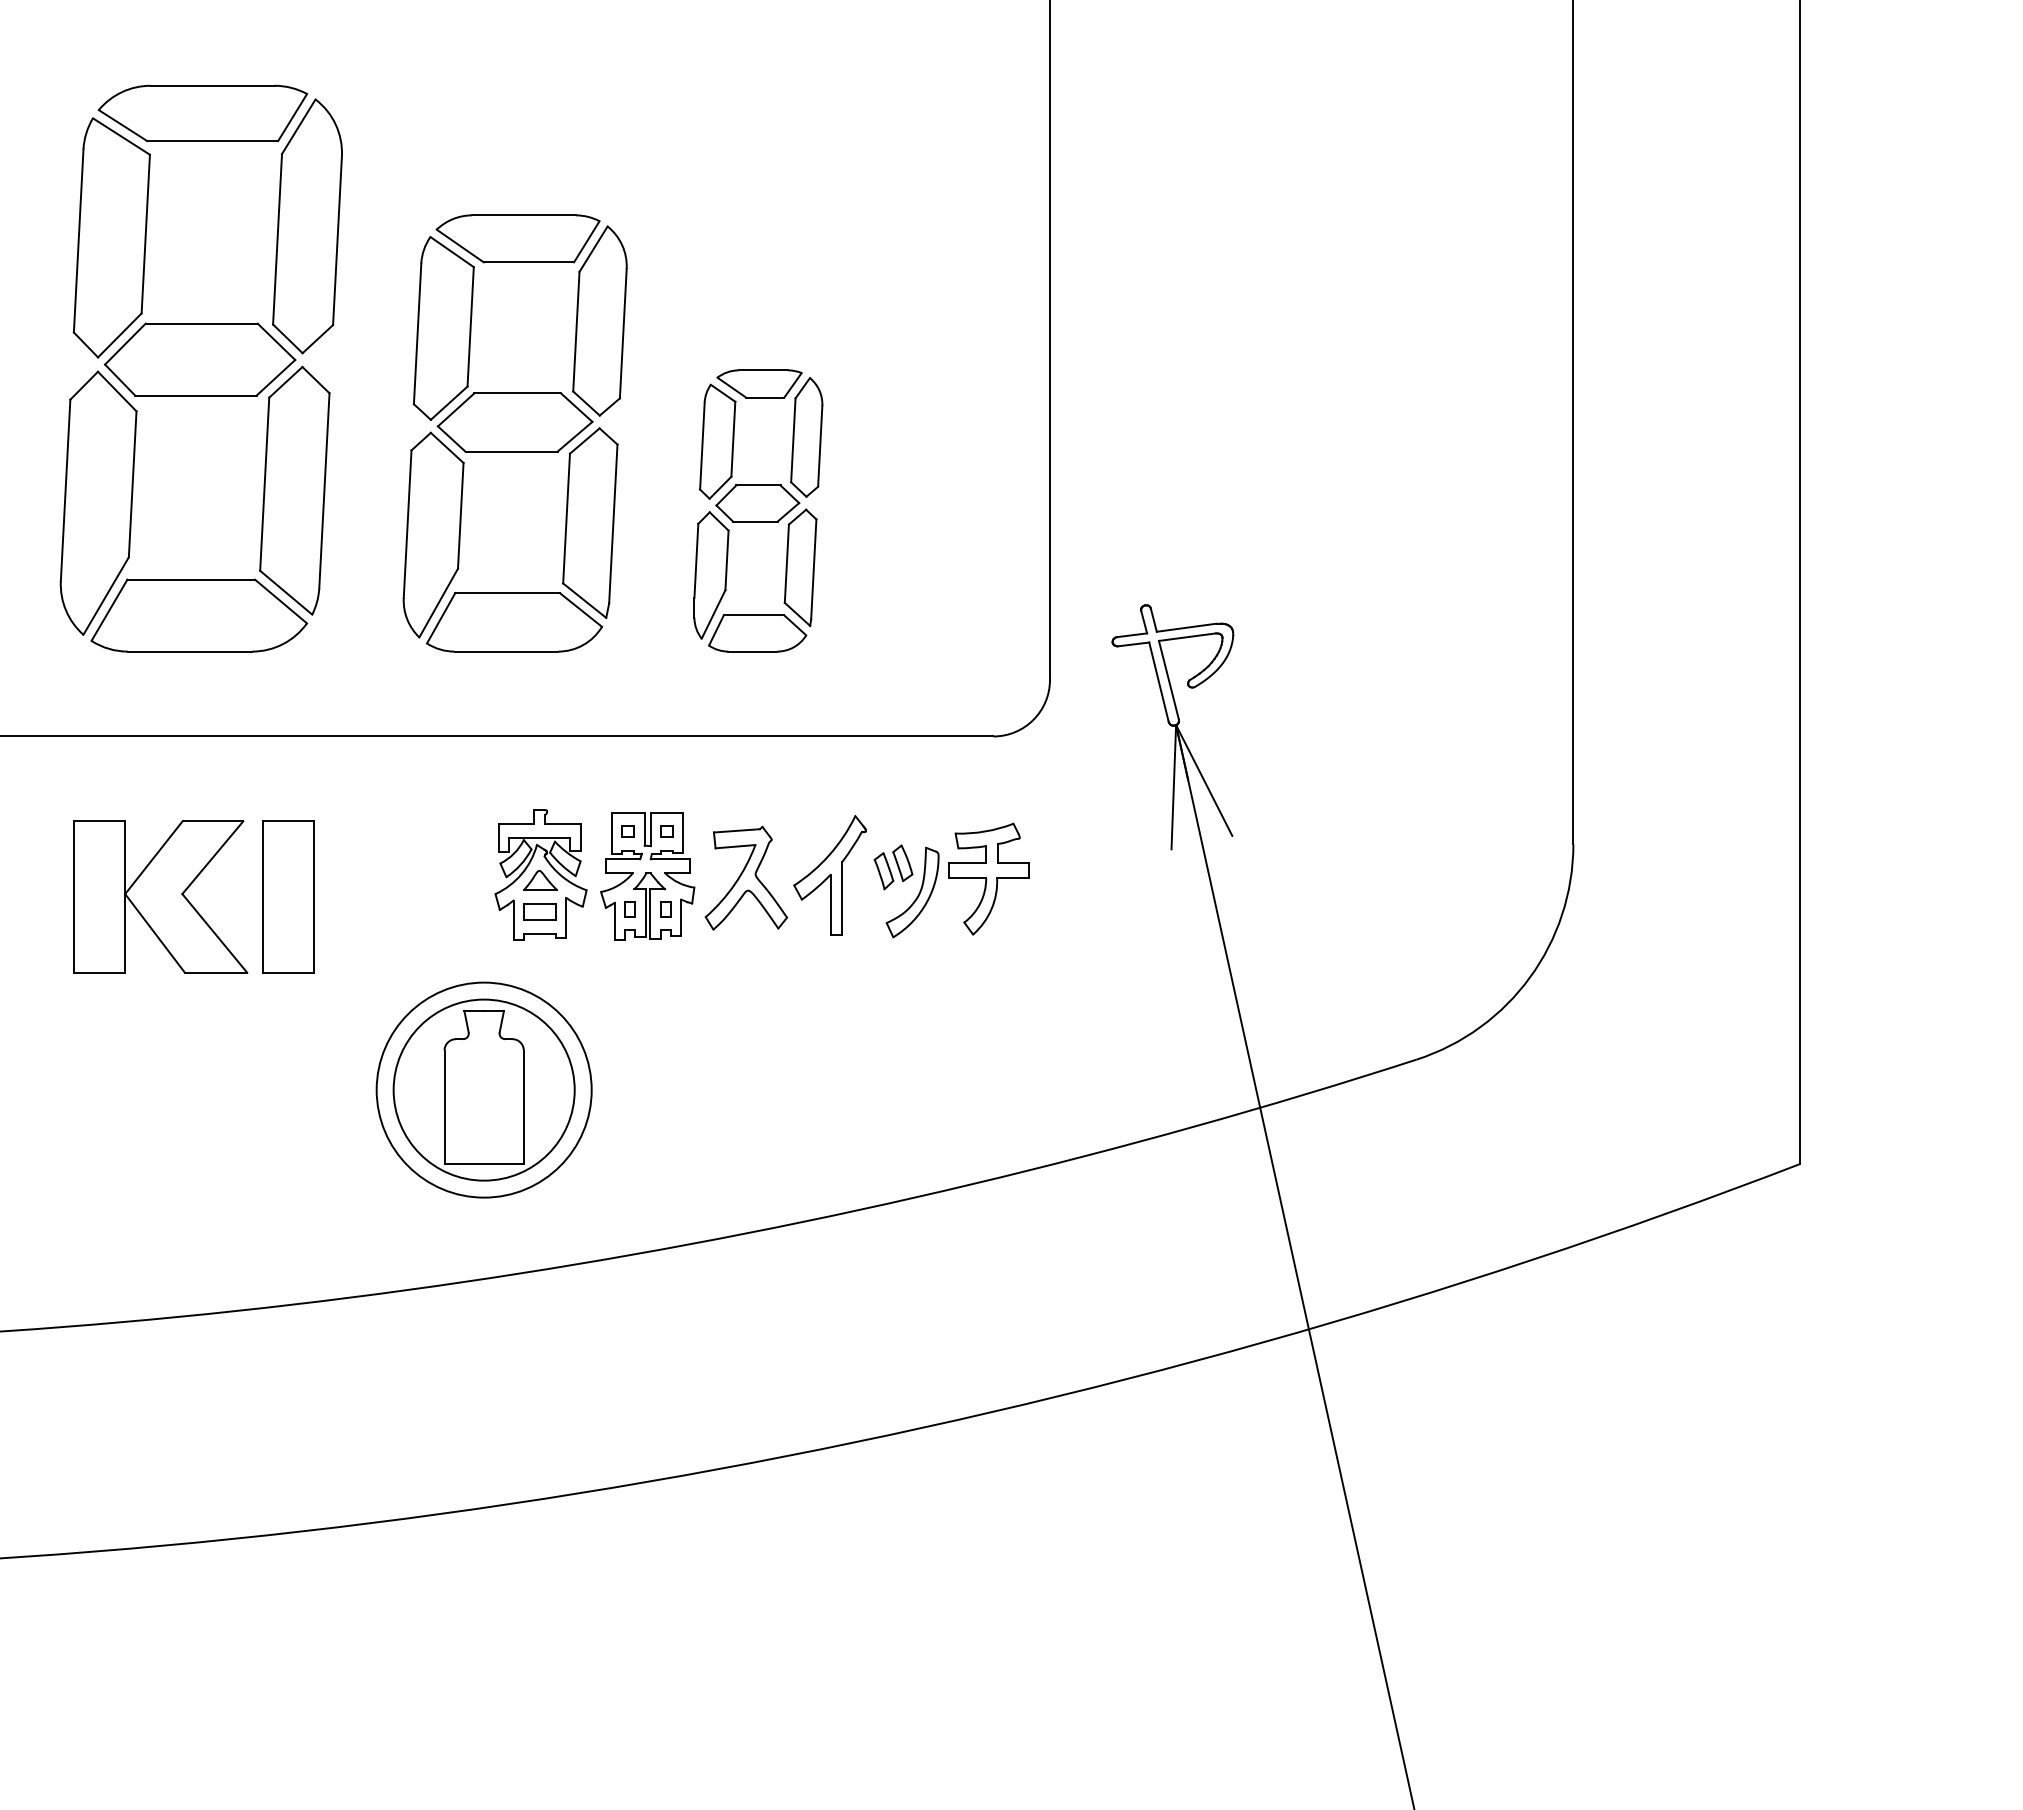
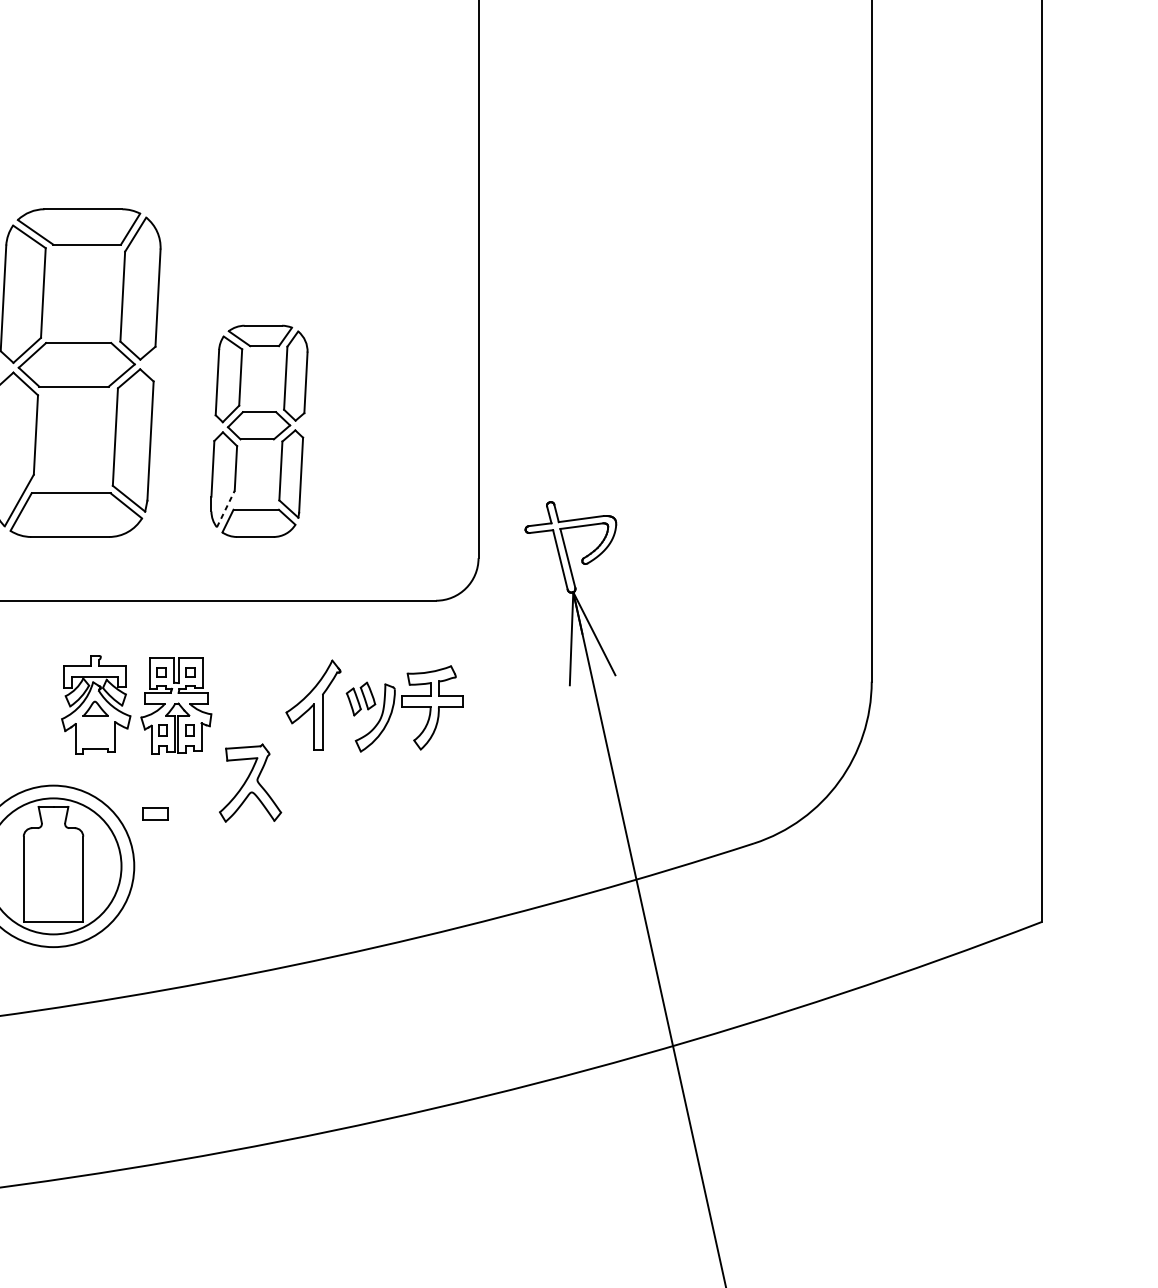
line: (713, 614) -> (225, 509), solid -> dashed
part: (746, 877) -> (250, 782), moved
part: (539, 911) -> (155, 813), moved

